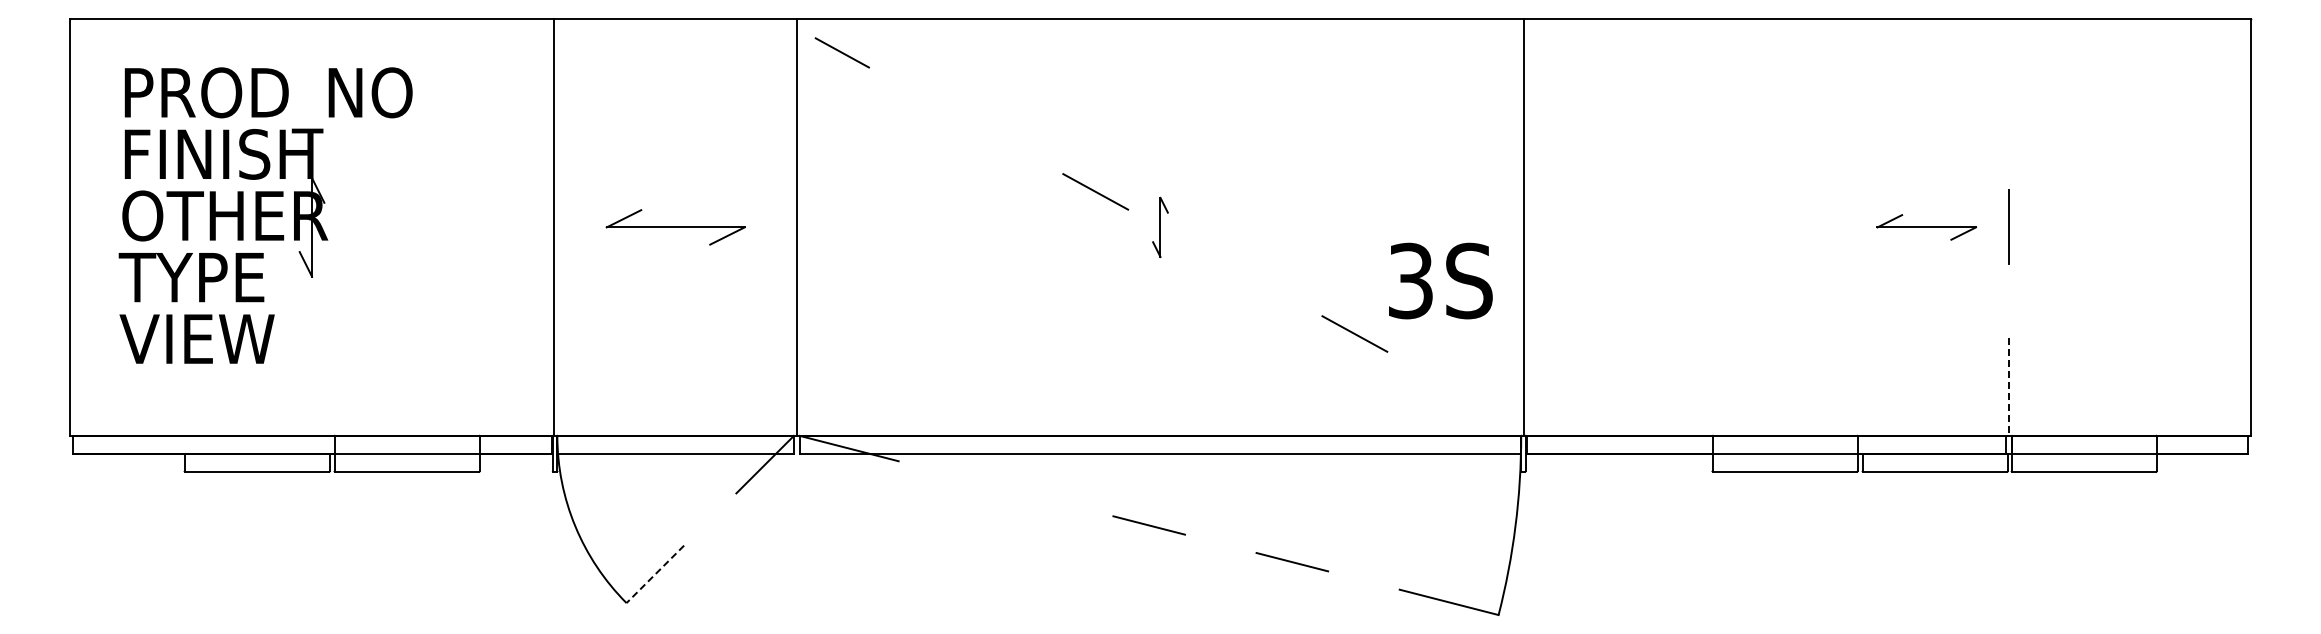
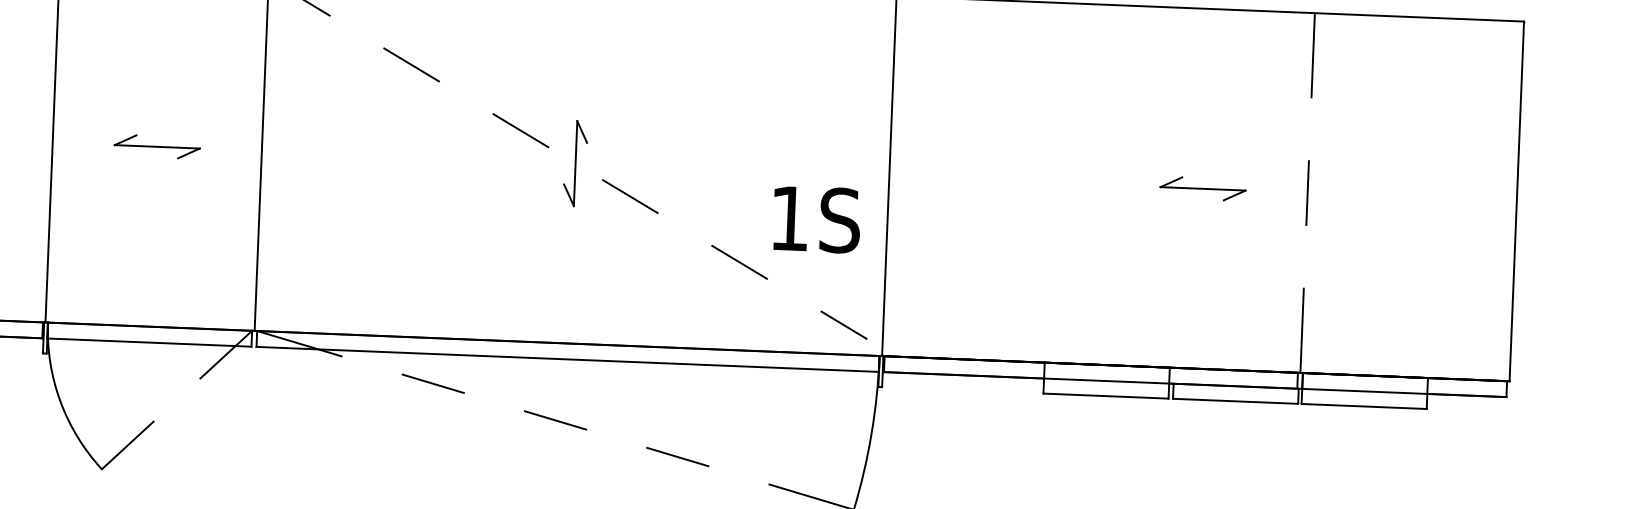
line: (2008, 67) -> (1312, 55), added
line: (965, 120) -> (411, 64), added
part: (675, 227) -> (157, 146), size x0.71
part: (1160, 227) -> (575, 163), size x1.67
part: (1926, 227) -> (1202, 188), moved
line: (1224, 262) -> (629, 196), added
text: (1410, 280) -> (789, 218), 3S -> 1S
line: (2008, 387) -> (1301, 331), dashed -> solid
line: (1478, 401) -> (843, 324), added
line: (1005, 488) -> (432, 383), added
line: (655, 574) -> (127, 445), dashed -> solid

